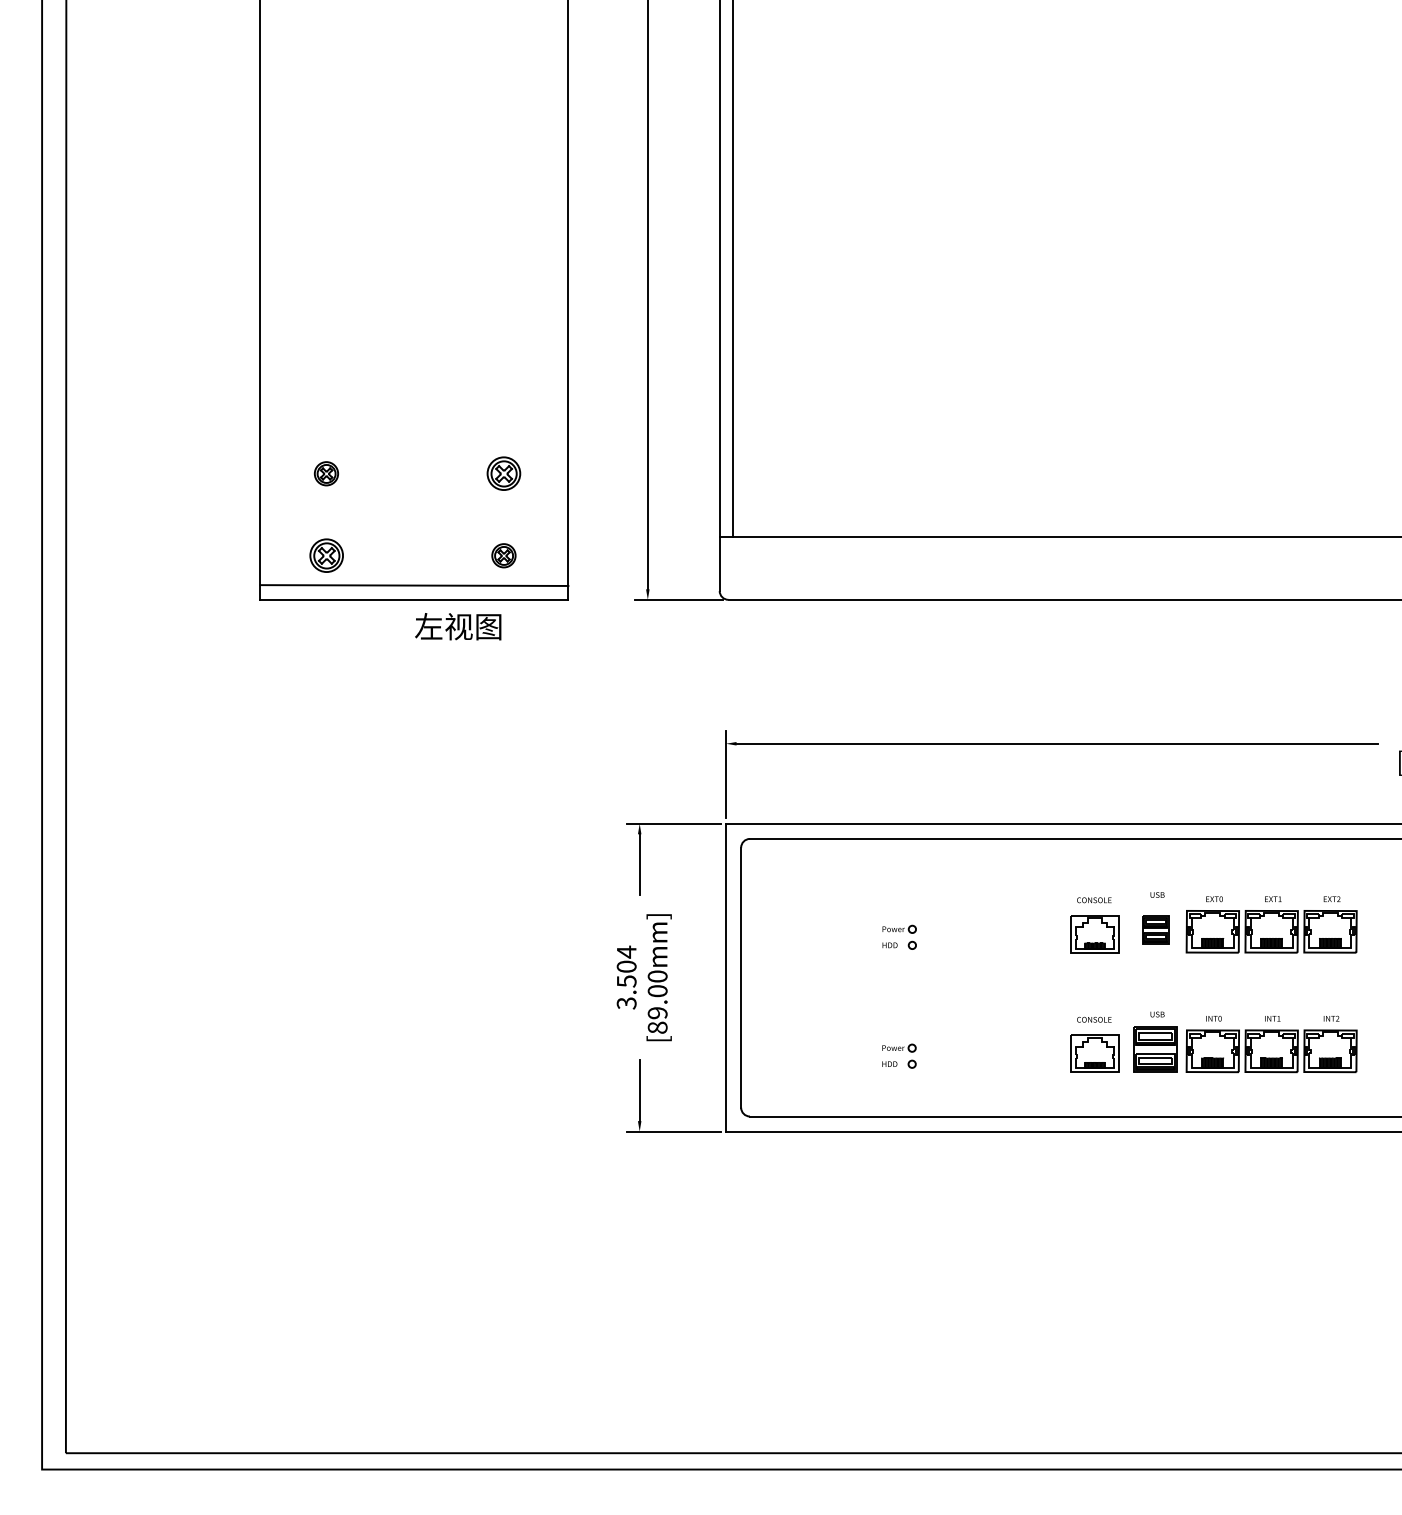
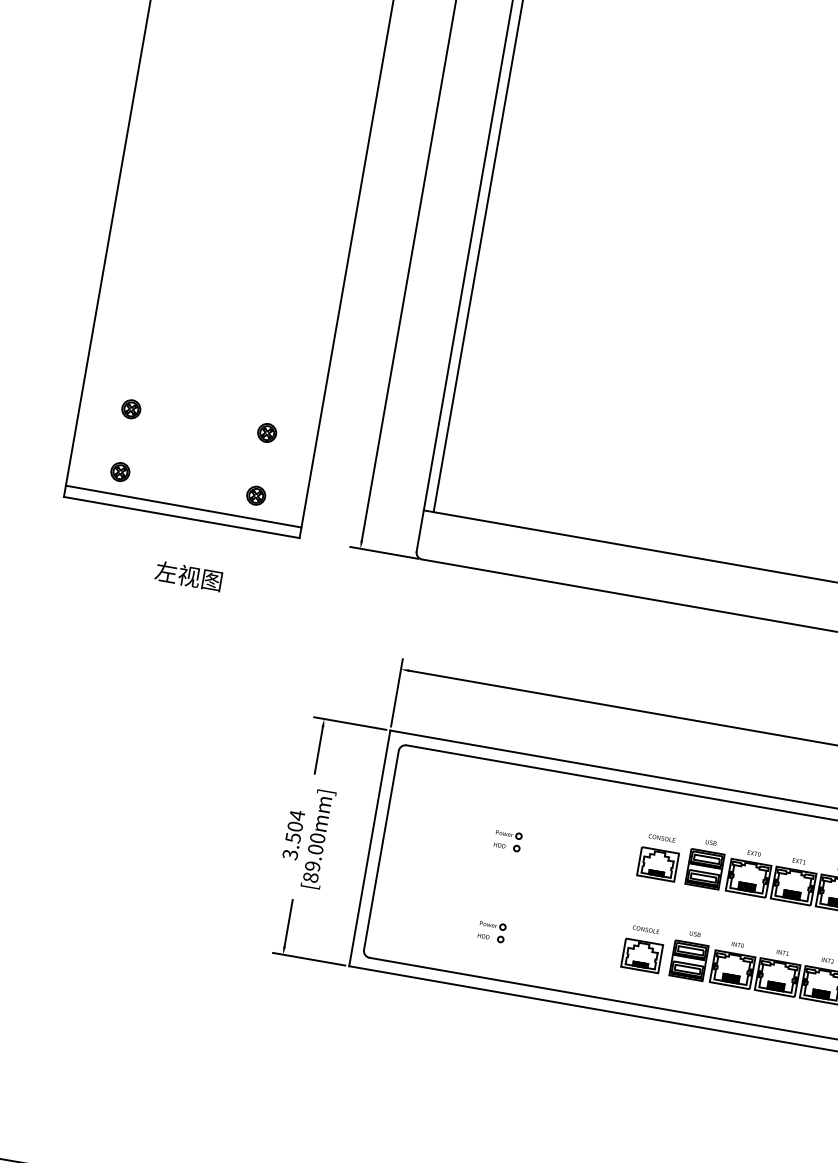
part: (503, 473) -> (266, 432), size x0.71
part: (325, 555) -> (119, 471), size x0.71
text: (458, 626) -> (188, 576), moved
part: (1155, 929) -> (704, 868), size x1.67

